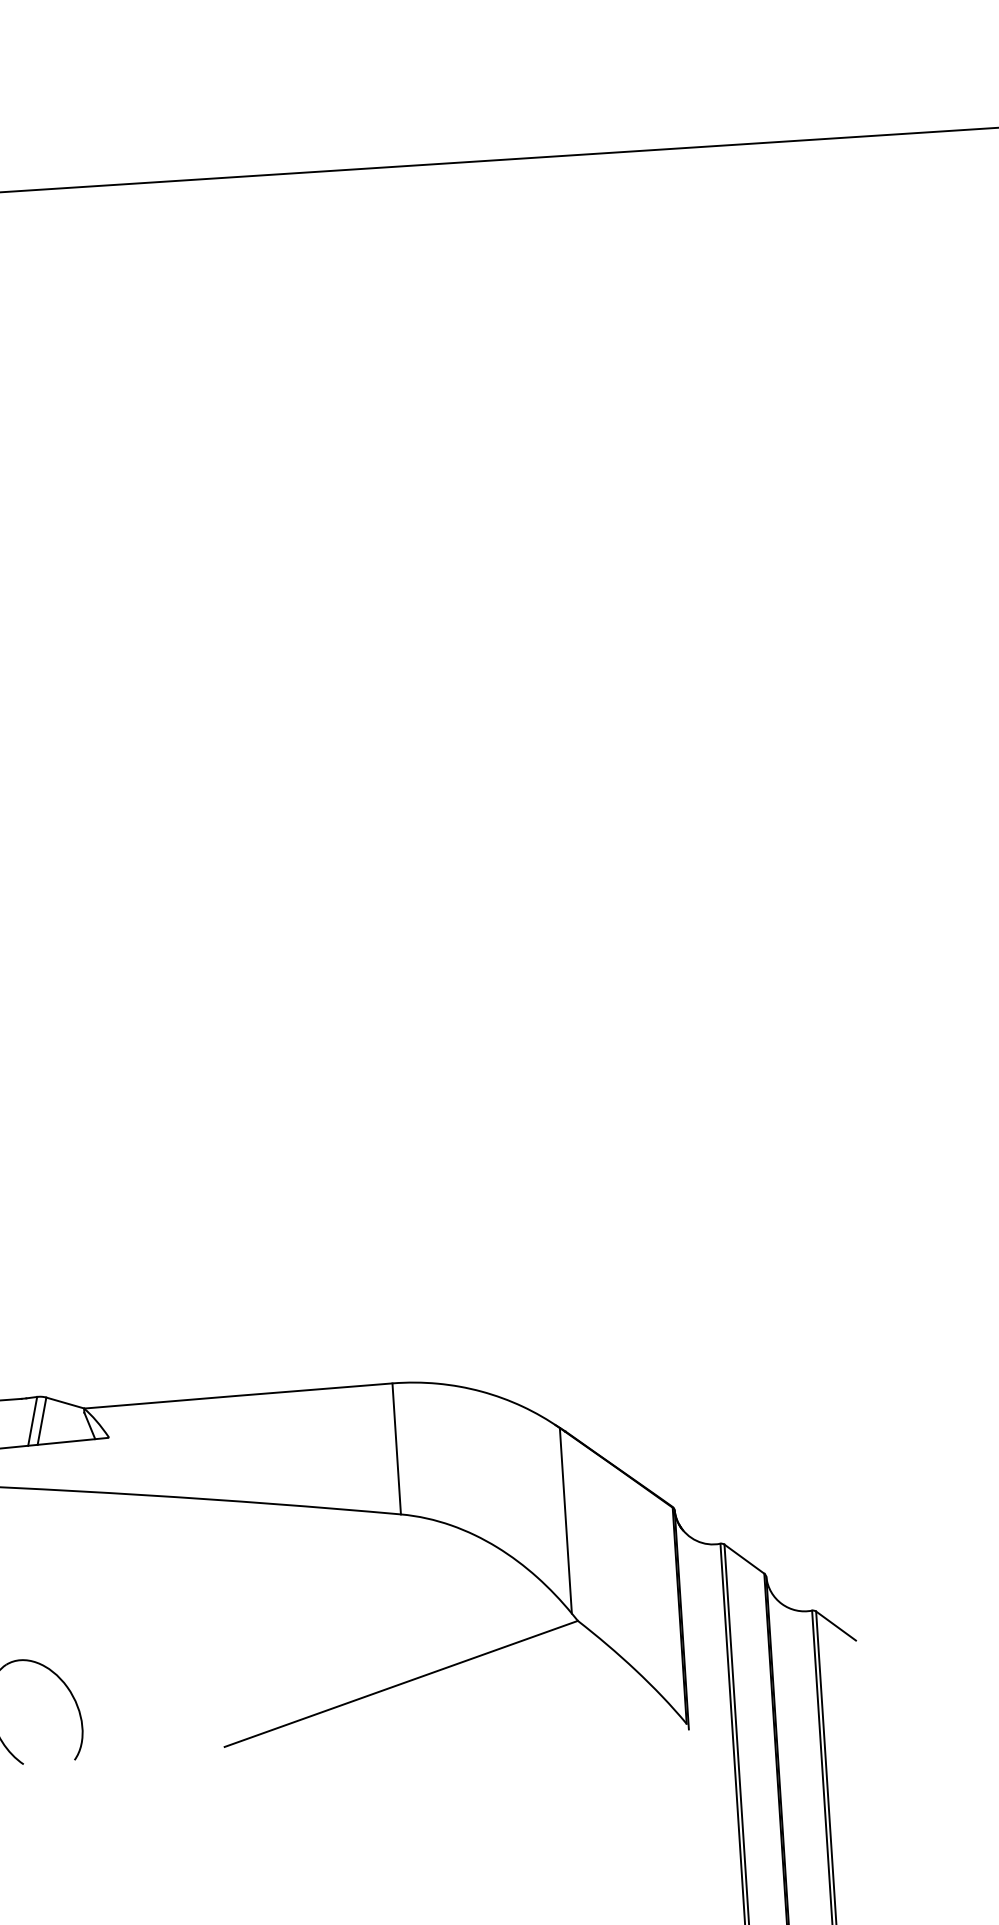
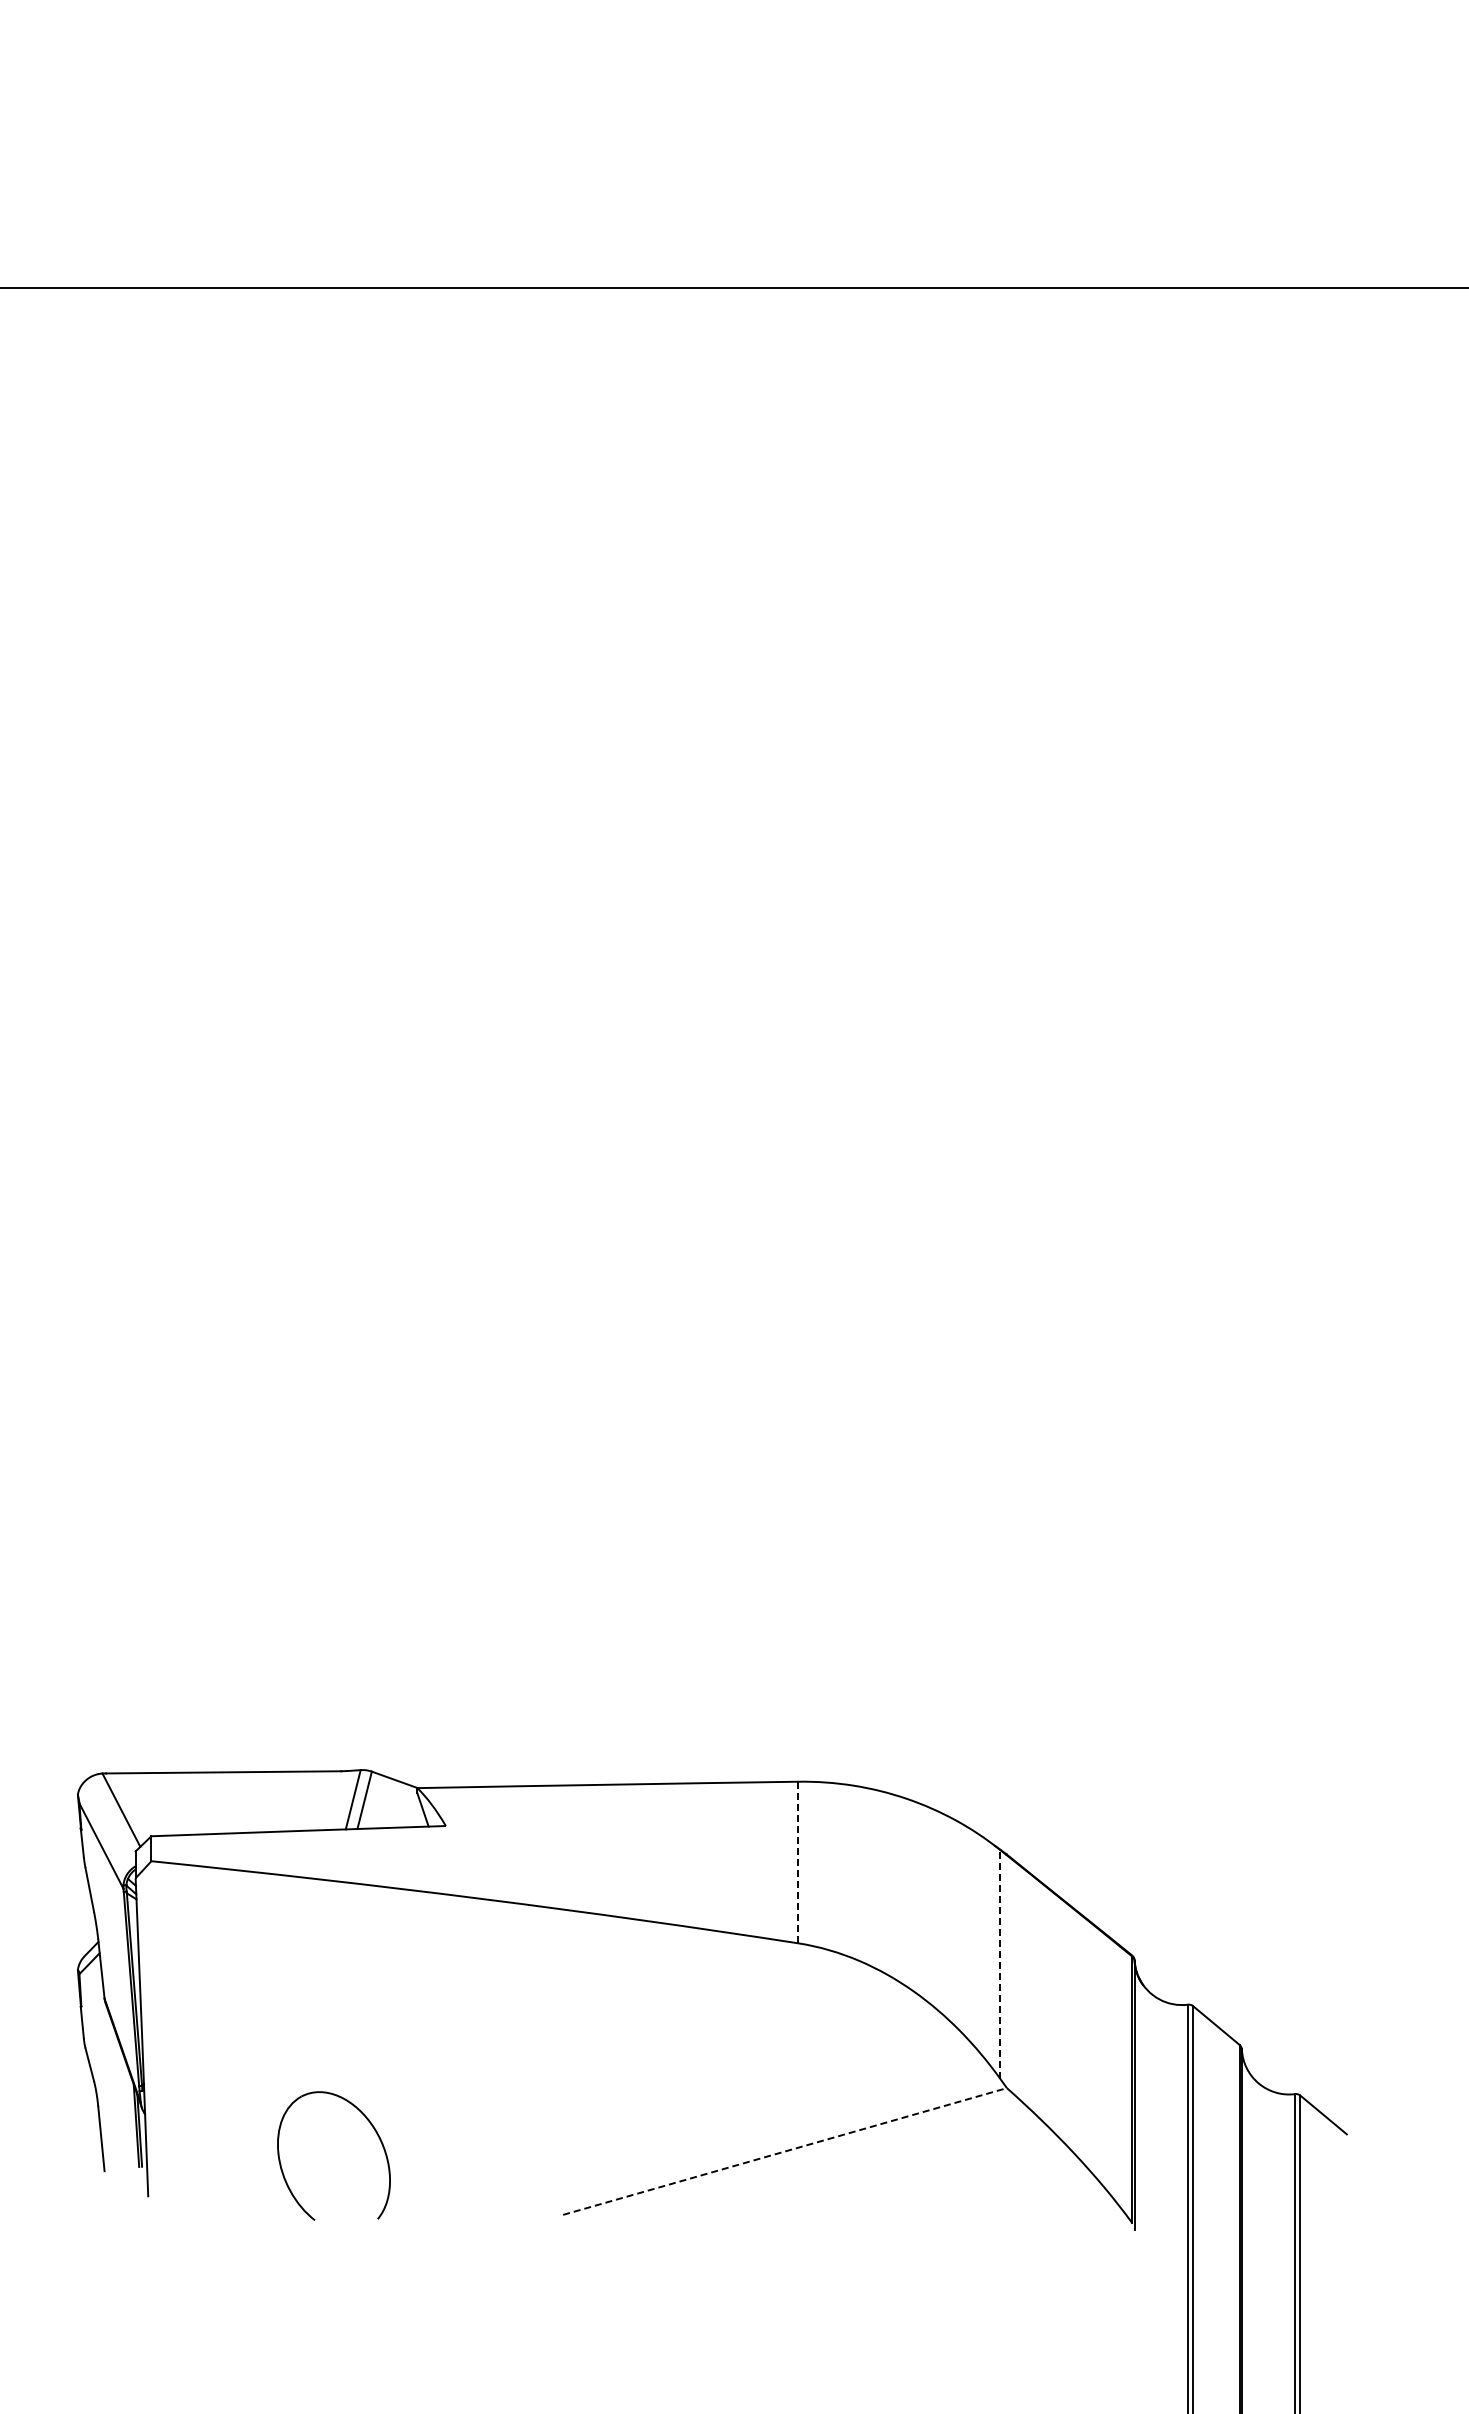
line: (397, 1448) -> (798, 1862), solid -> dashed
line: (566, 1520) -> (1000, 1963), solid -> dashed
line: (401, 1683) -> (785, 2151), solid -> dashed

